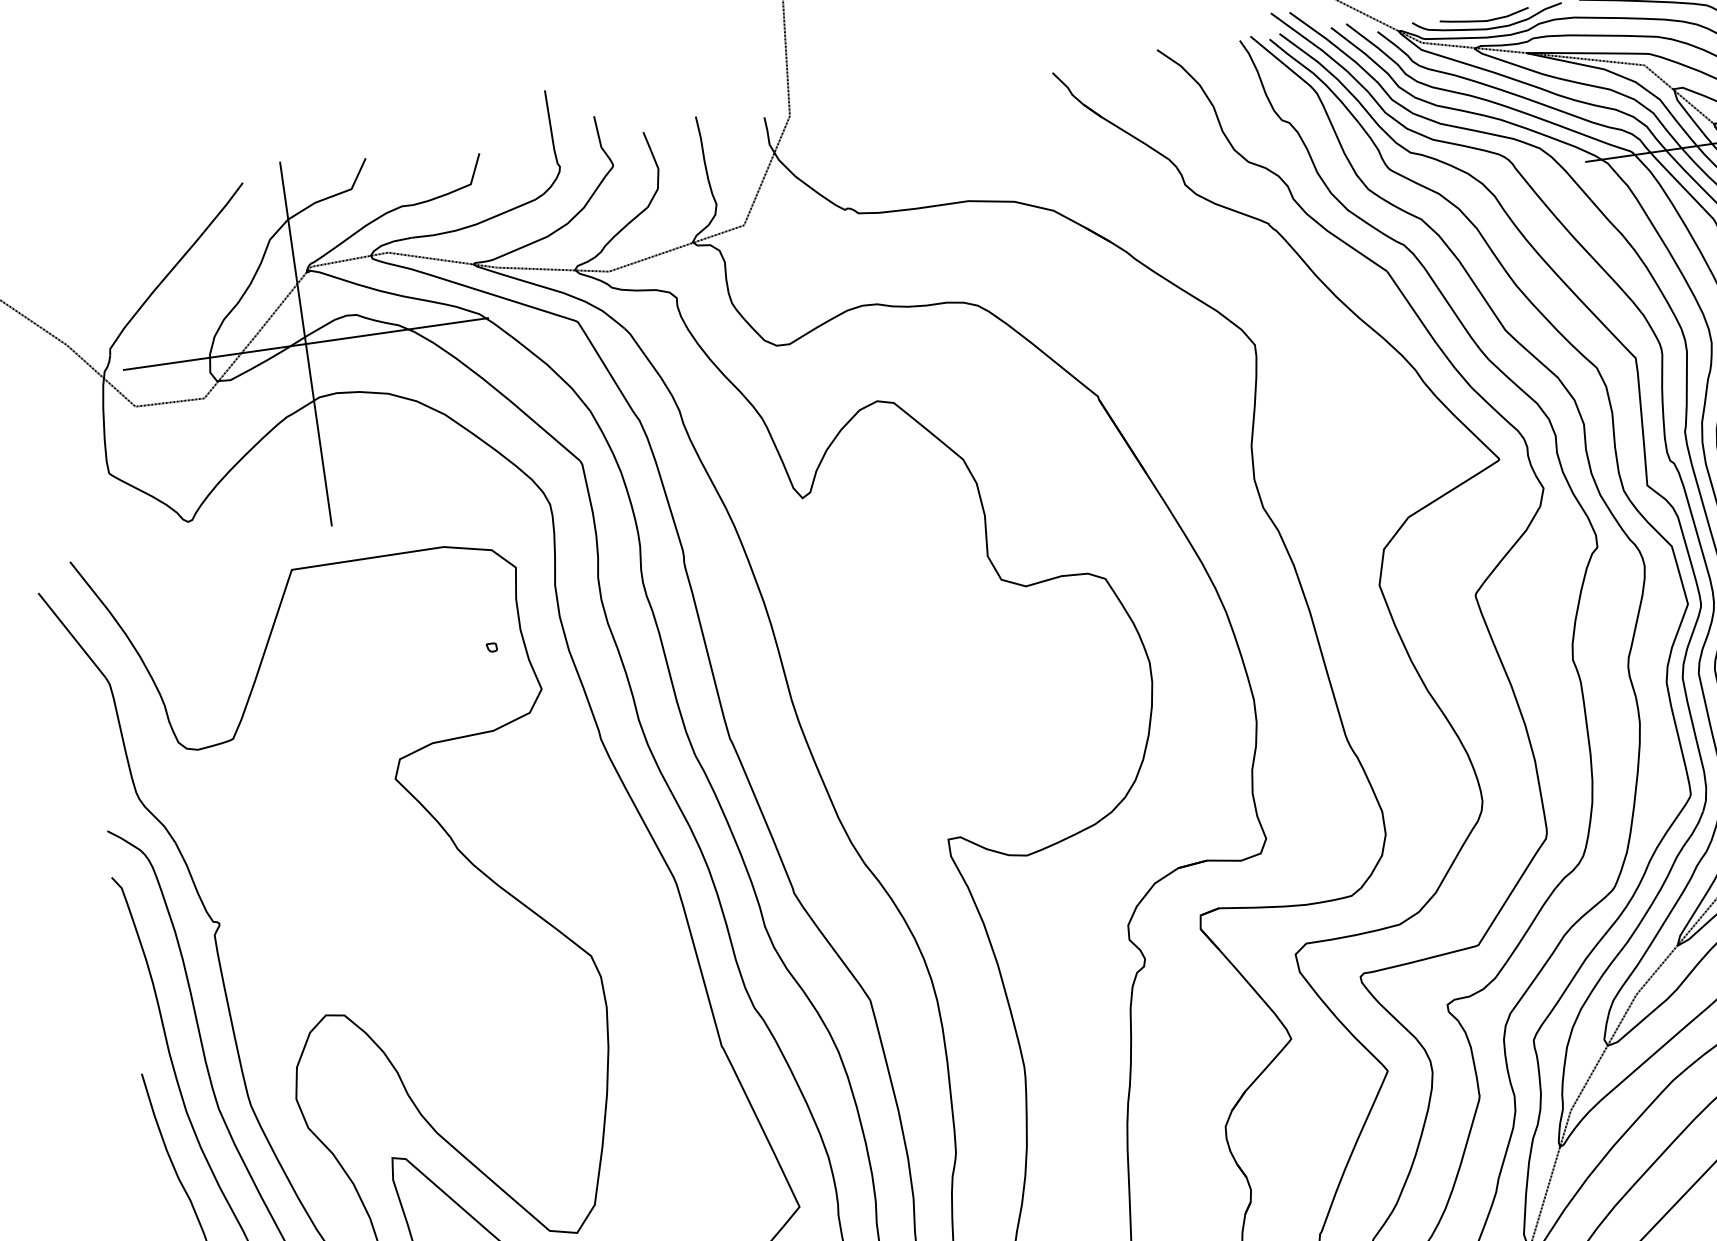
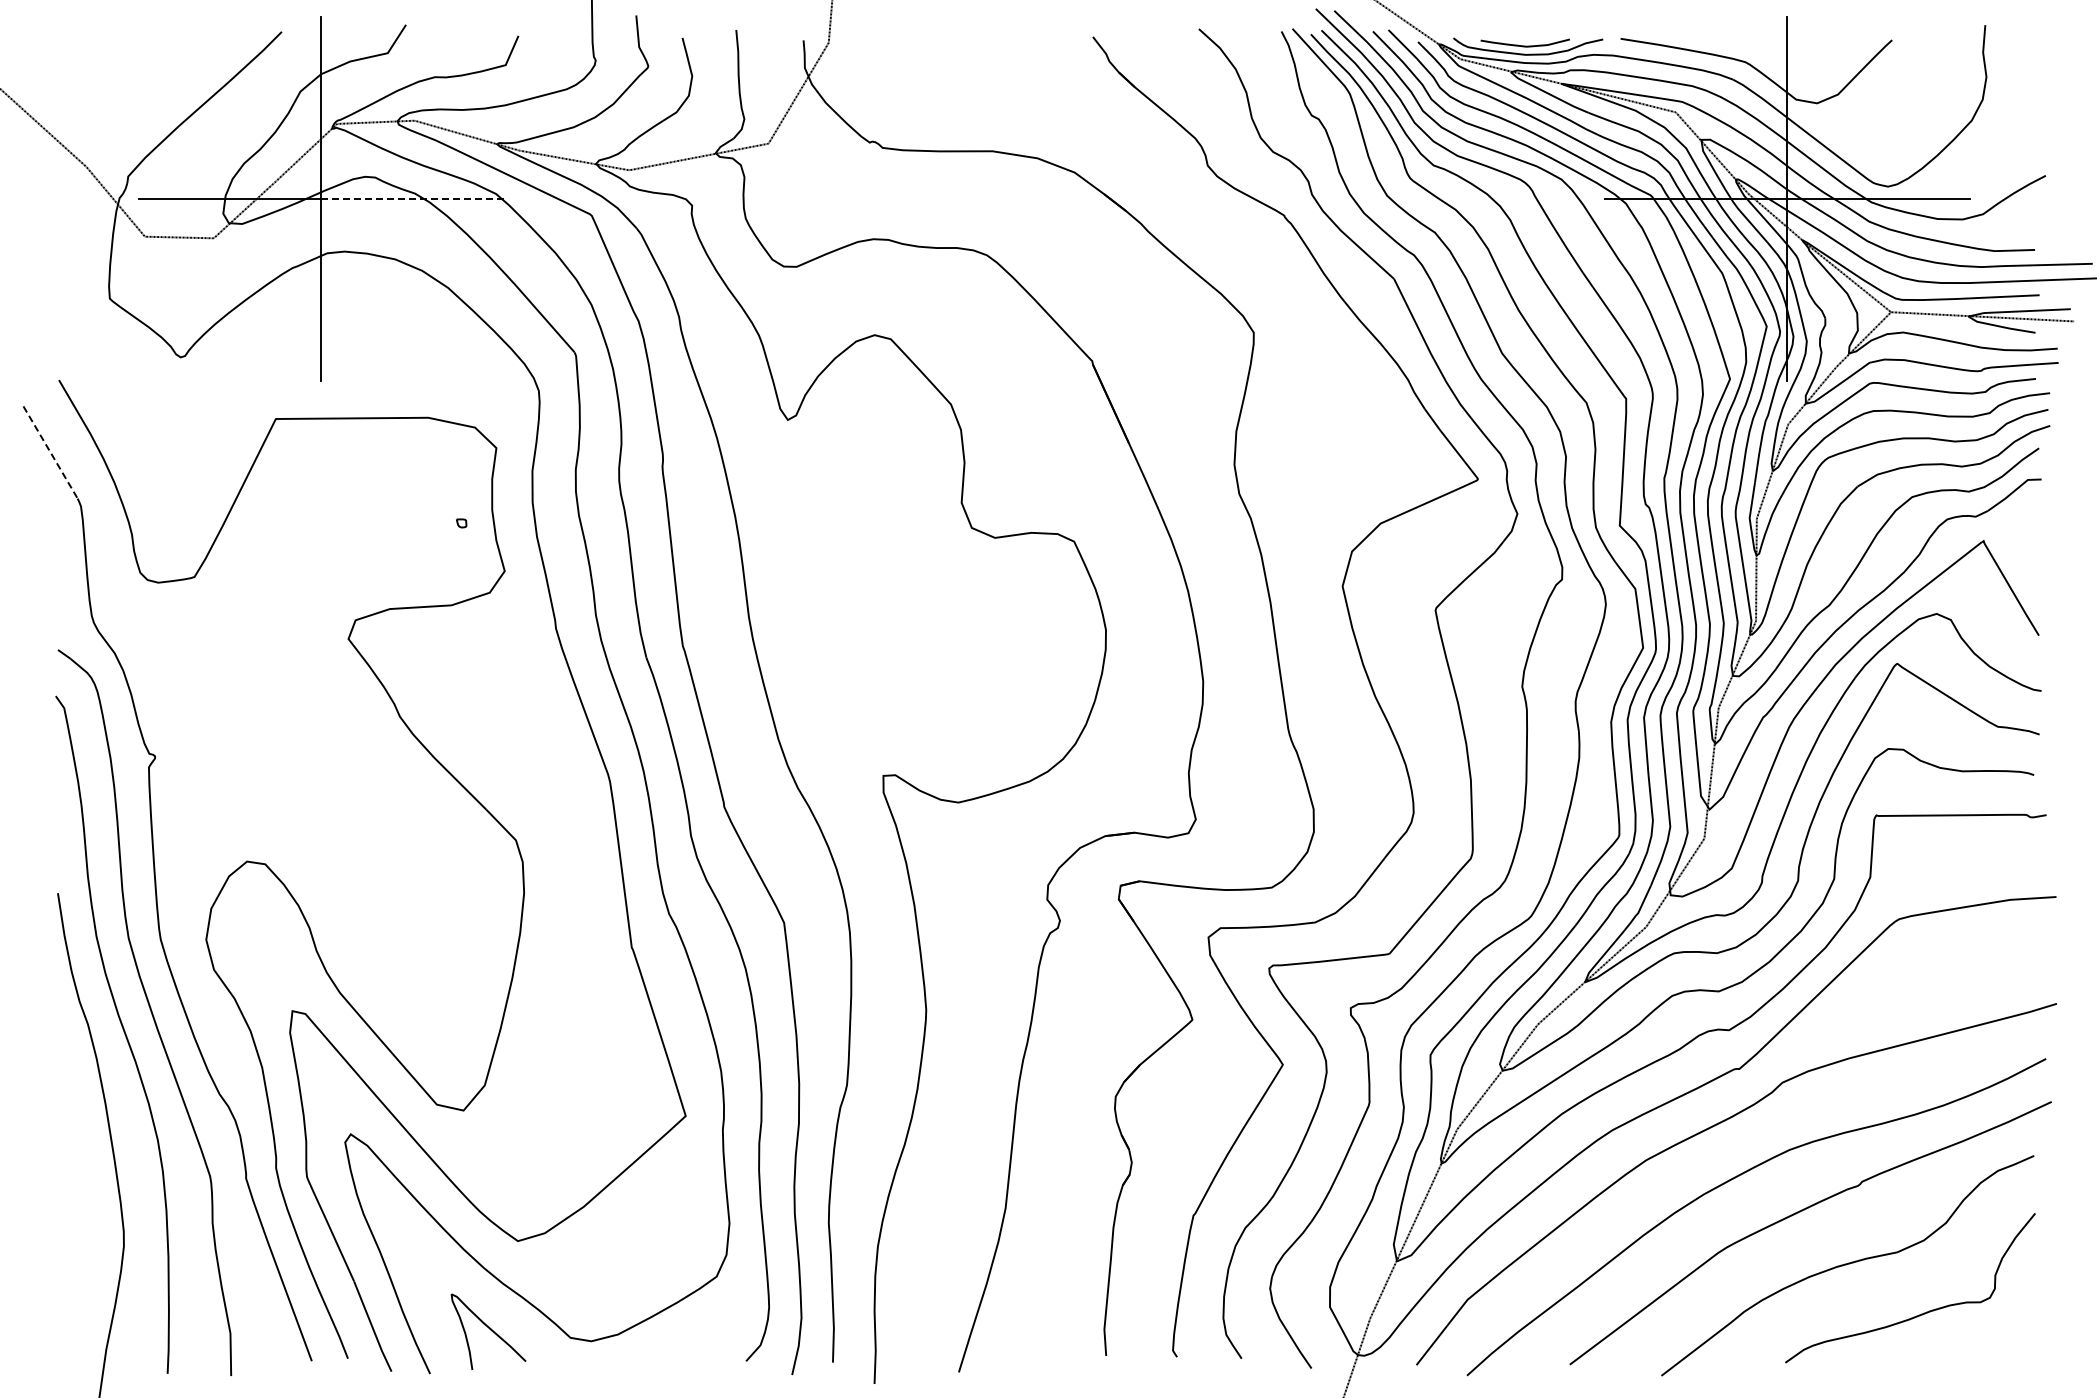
line: (396, 331) -> (412, 199), solid -> dashed
line: (71, 635) -> (50, 452), solid -> dashed

